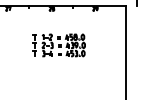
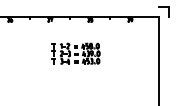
part: (58, 45) -> (75, 53), moved

